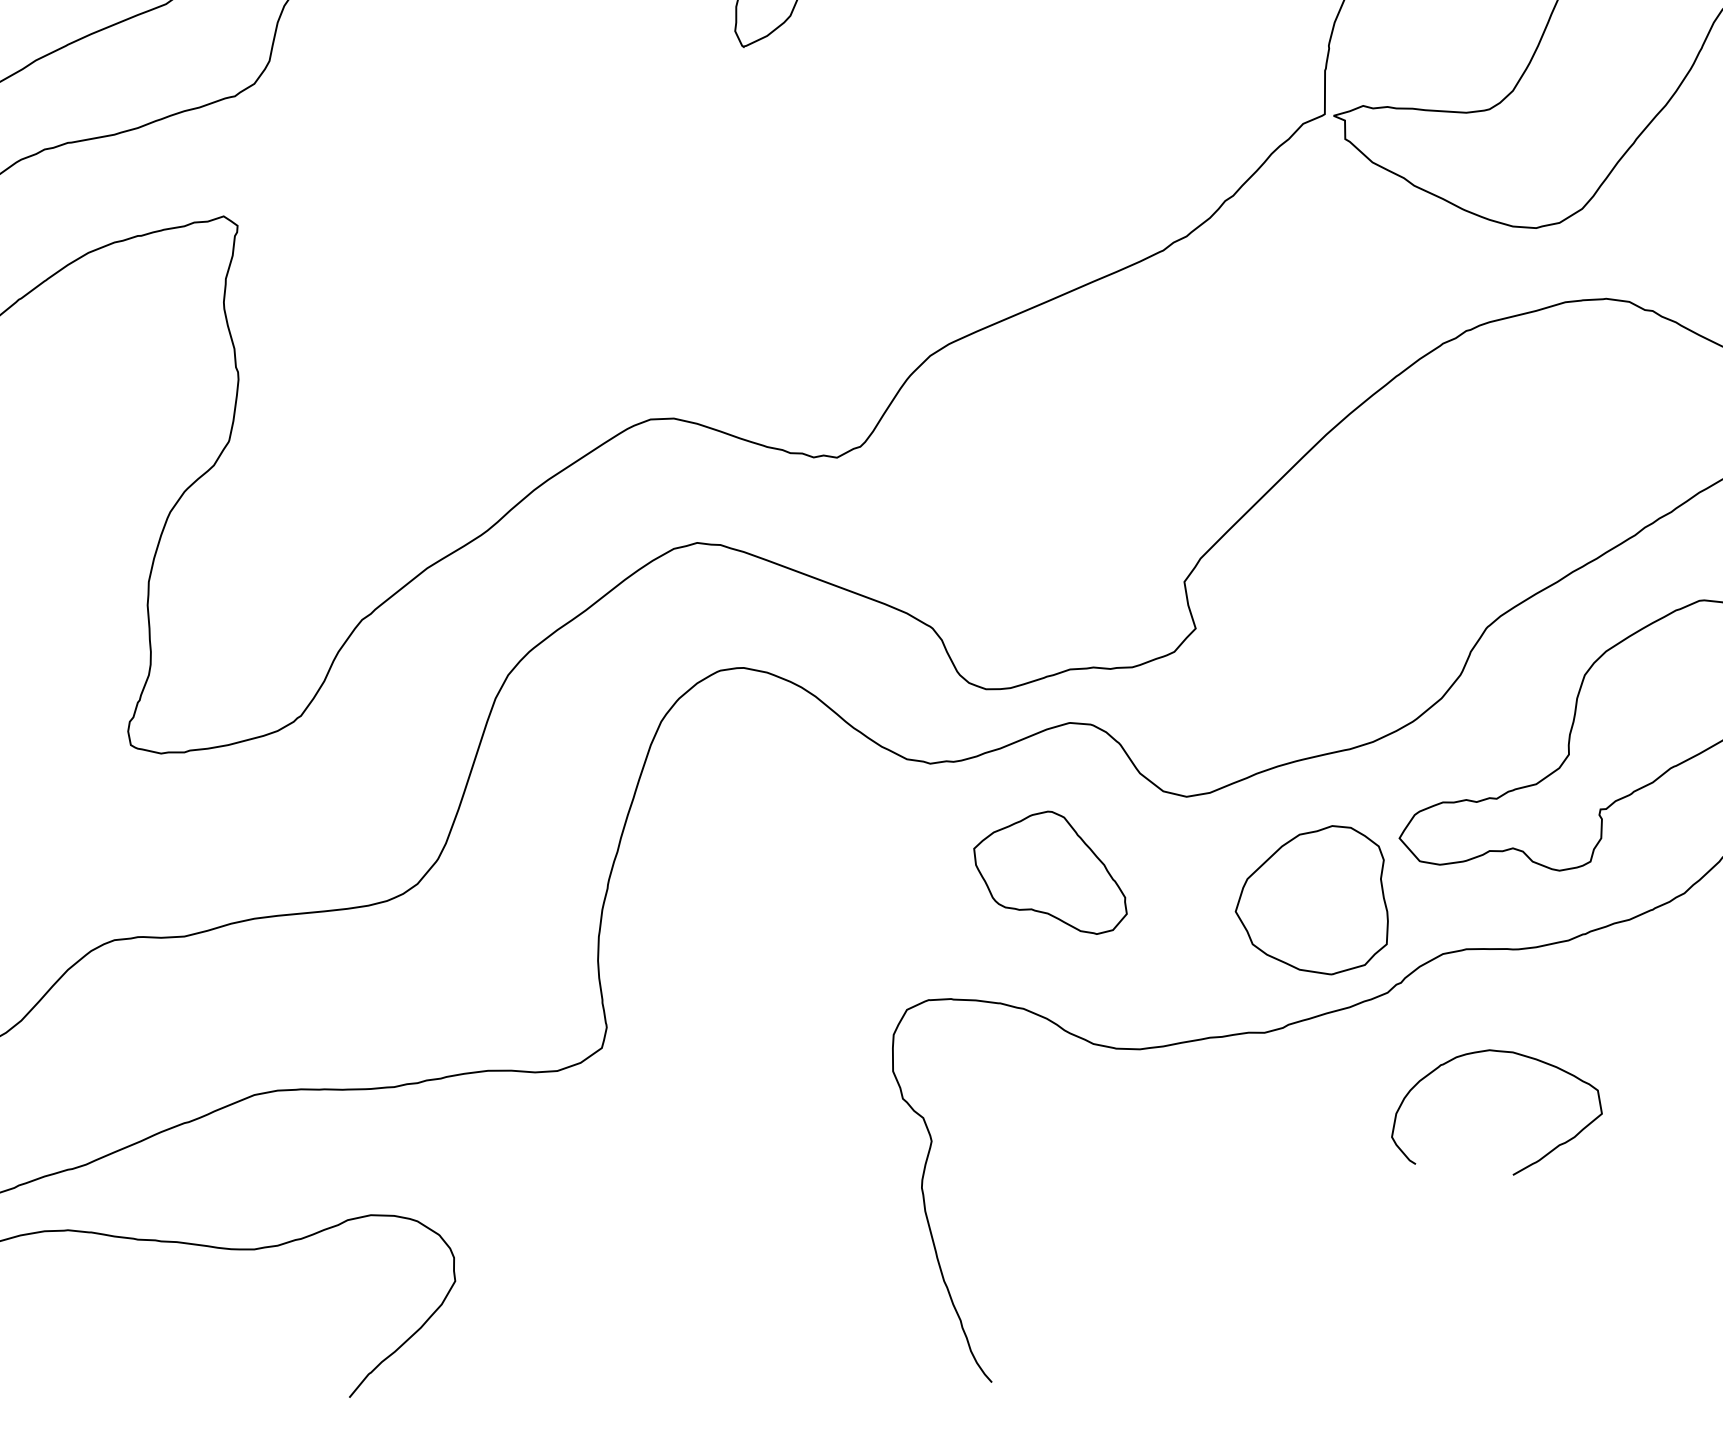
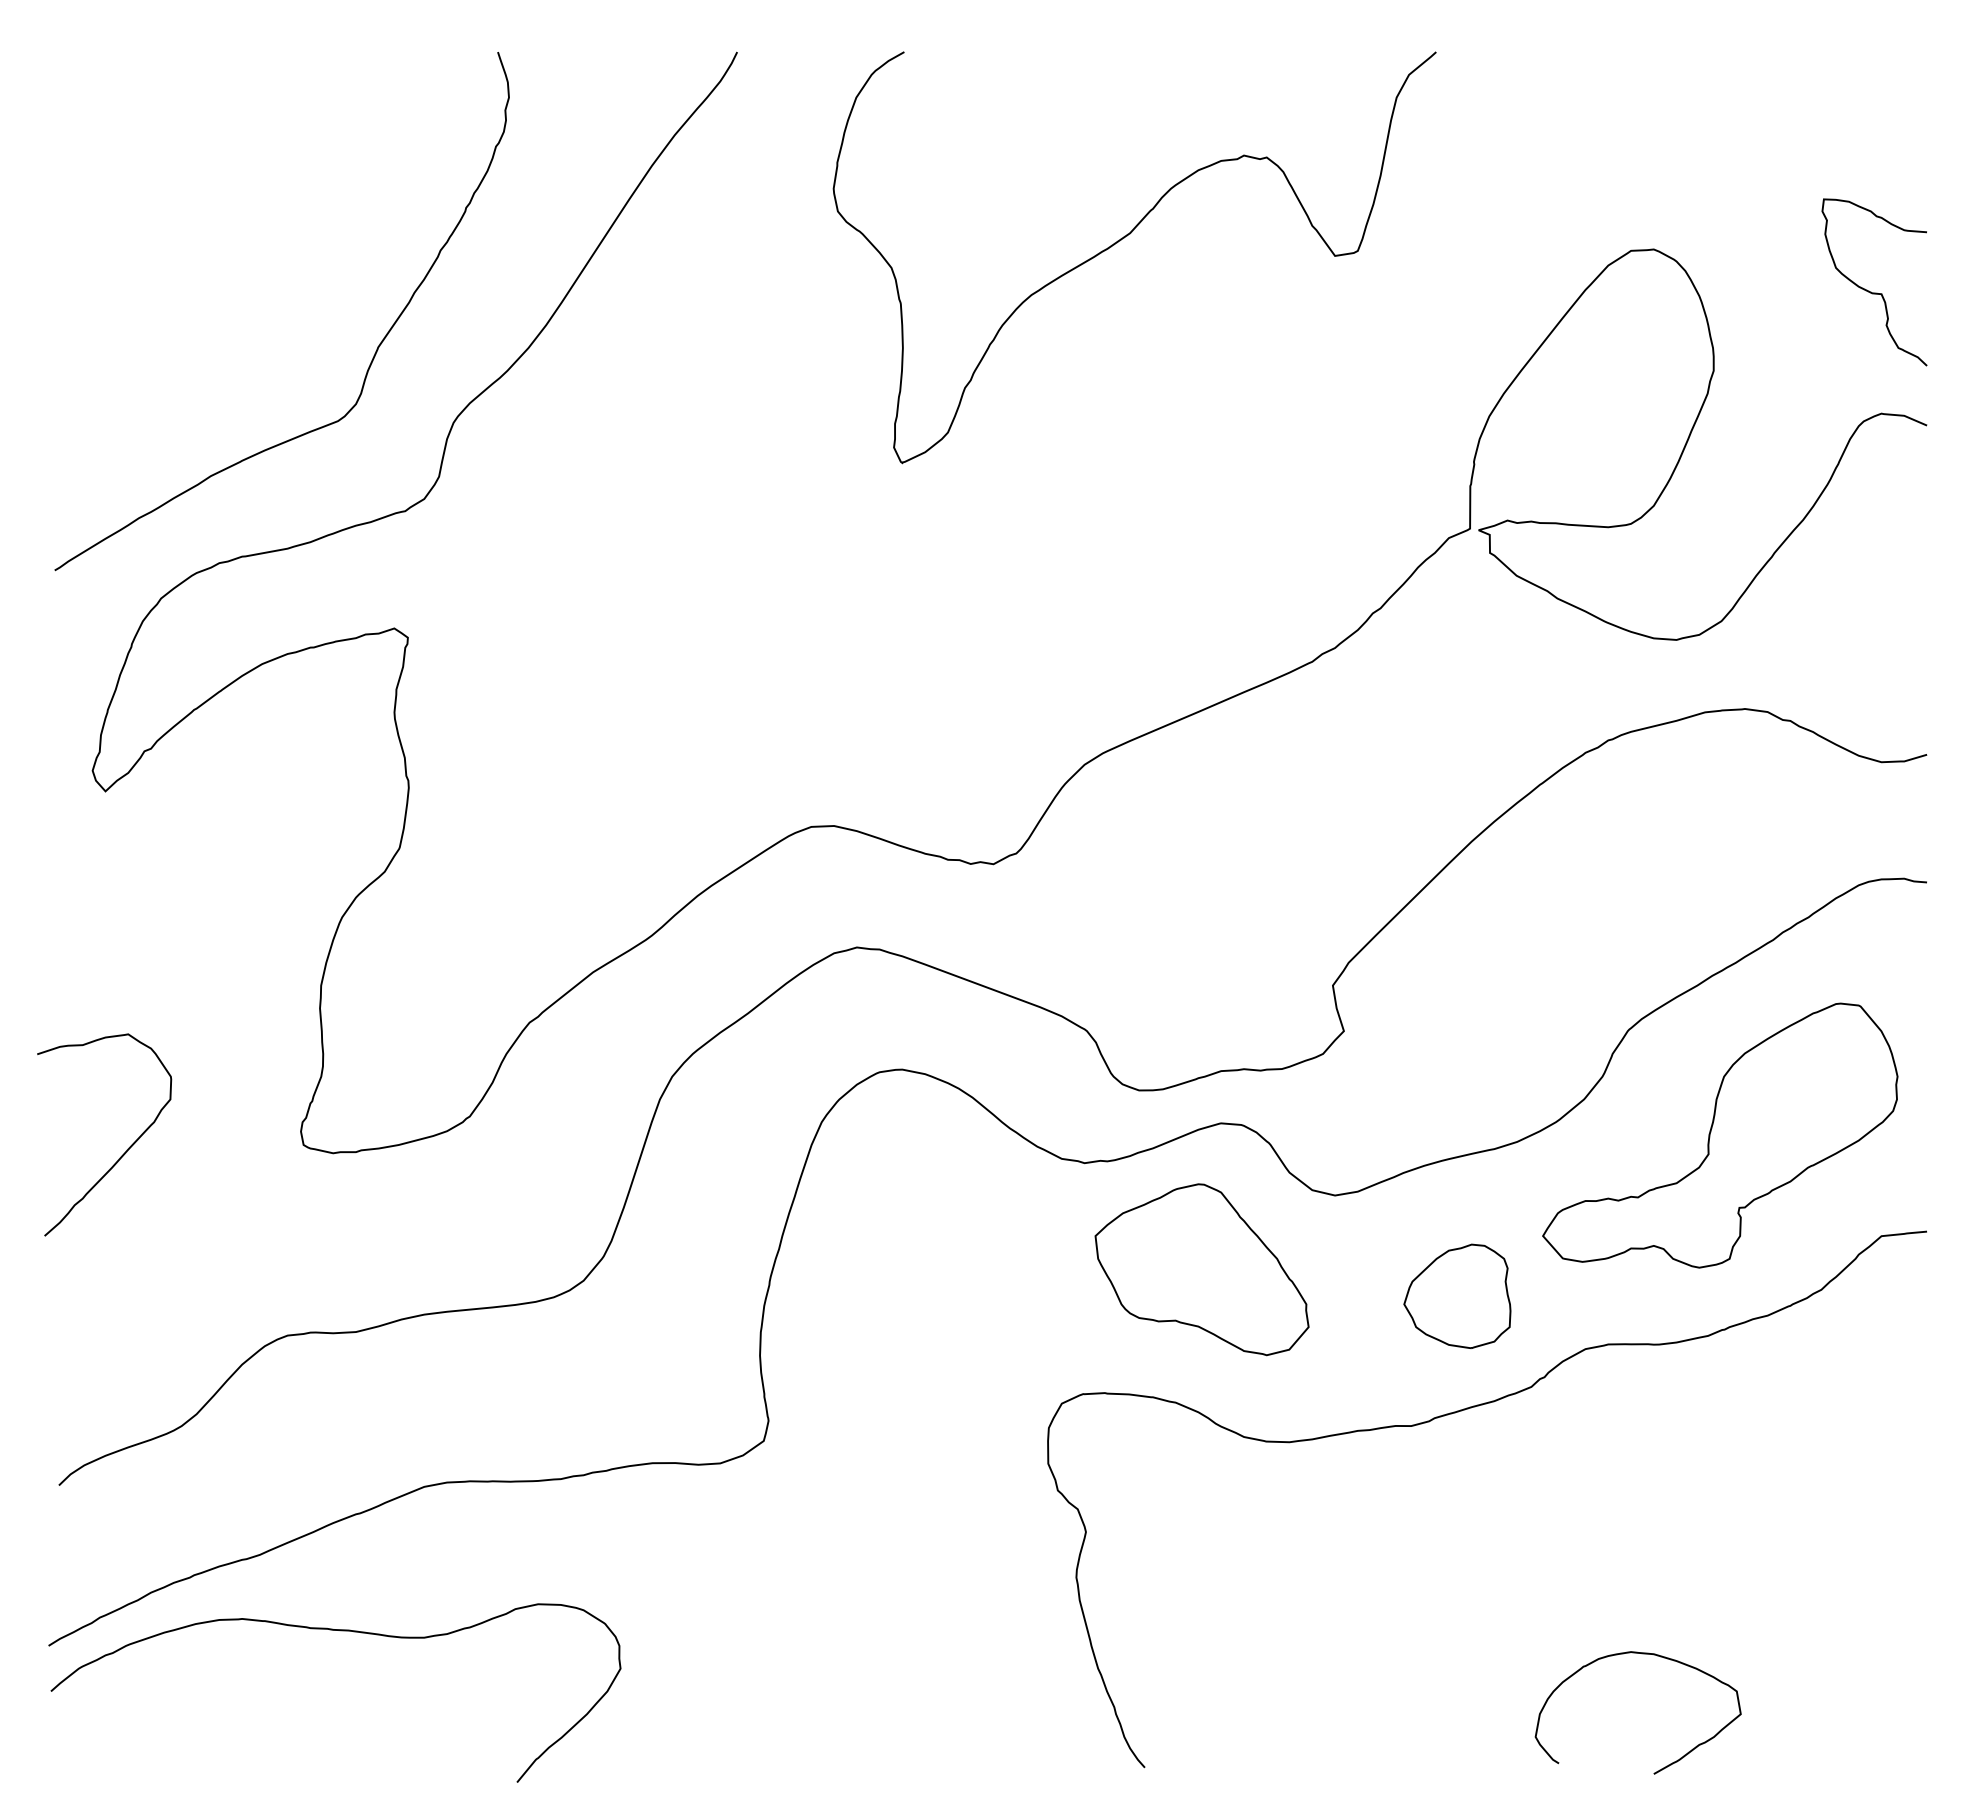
part: (1049, 872) -> (1201, 1269), size x1.43
part: (1311, 899) -> (1457, 1295), size x0.71
curve: (1500, 1052) -> (1641, 1654), moved

